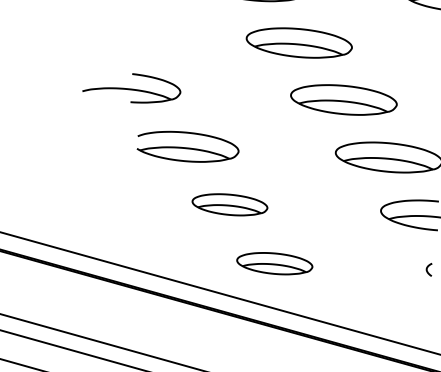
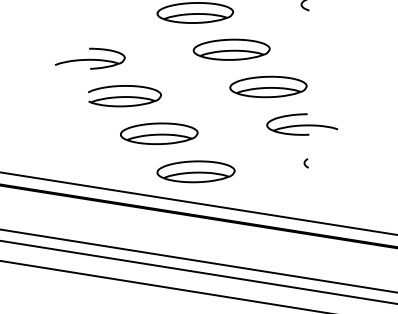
part: (132, 87) -> (90, 58), moved
part: (230, 204) -> (159, 133), size x1.43
part: (274, 263) -> (195, 171), size x1.43

